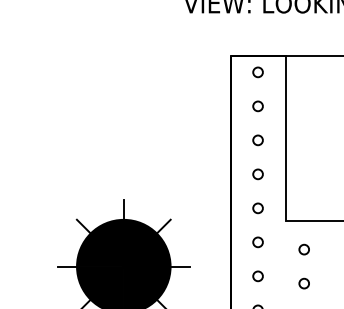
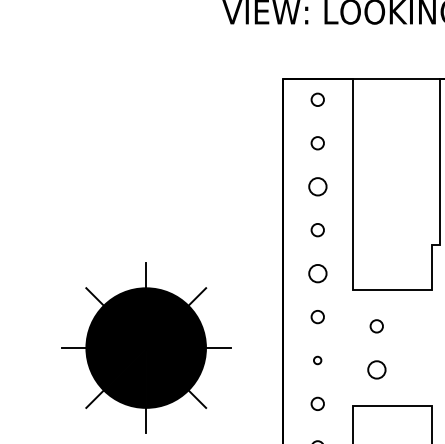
circle: (257, 140) -> (317, 186), size x1.4
circle: (257, 208) -> (317, 273), size x1.4
circle: (257, 276) -> (317, 360), size x0.6
circle: (304, 283) -> (376, 369), size x1.4

